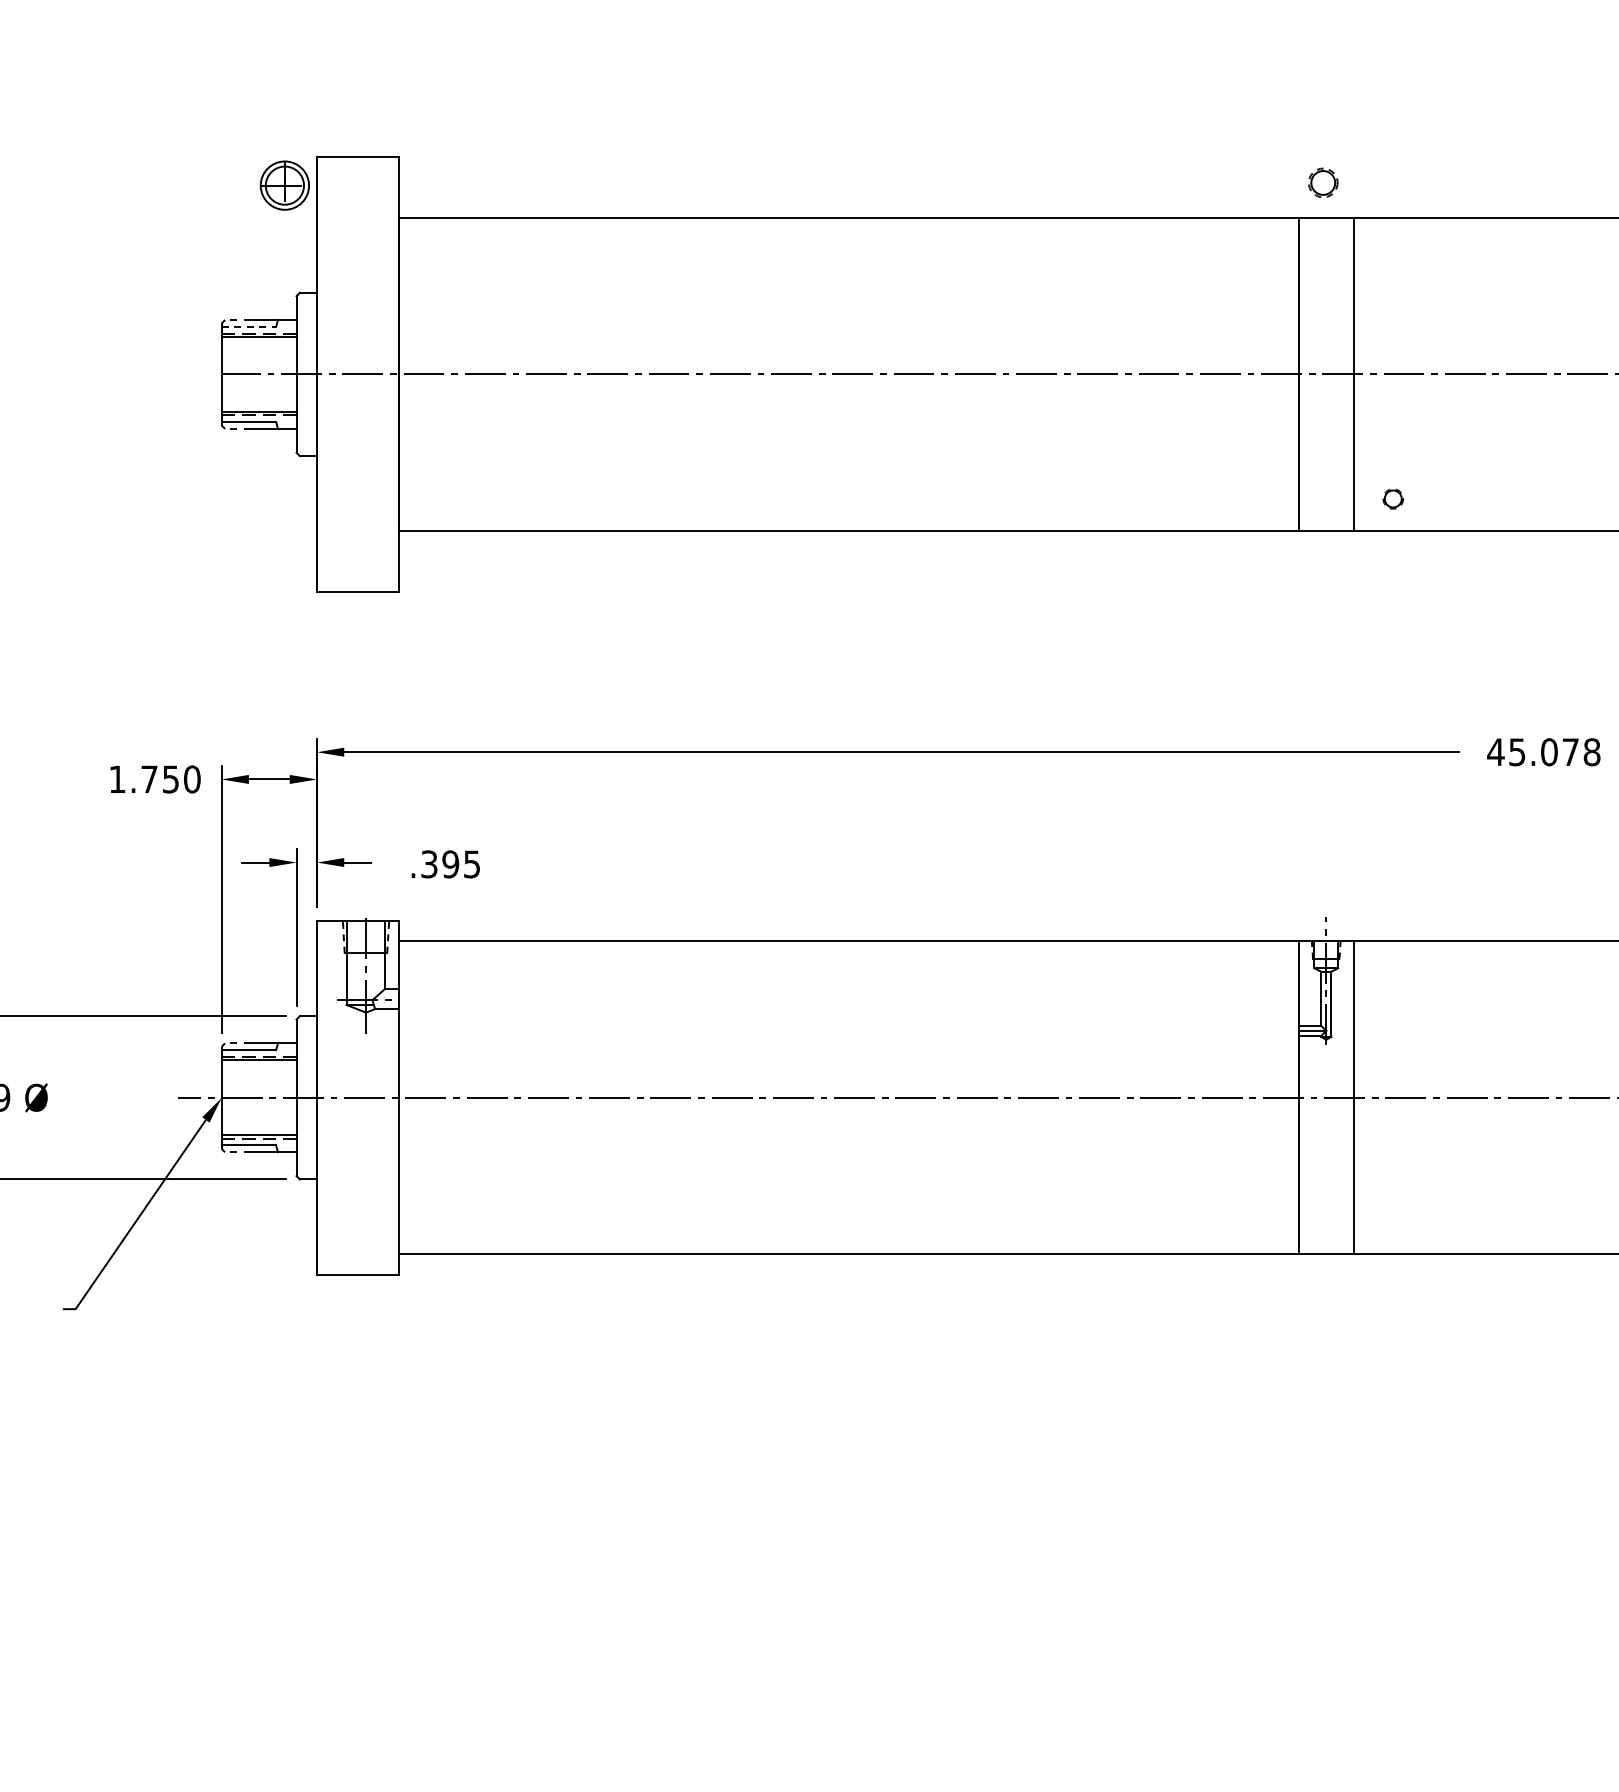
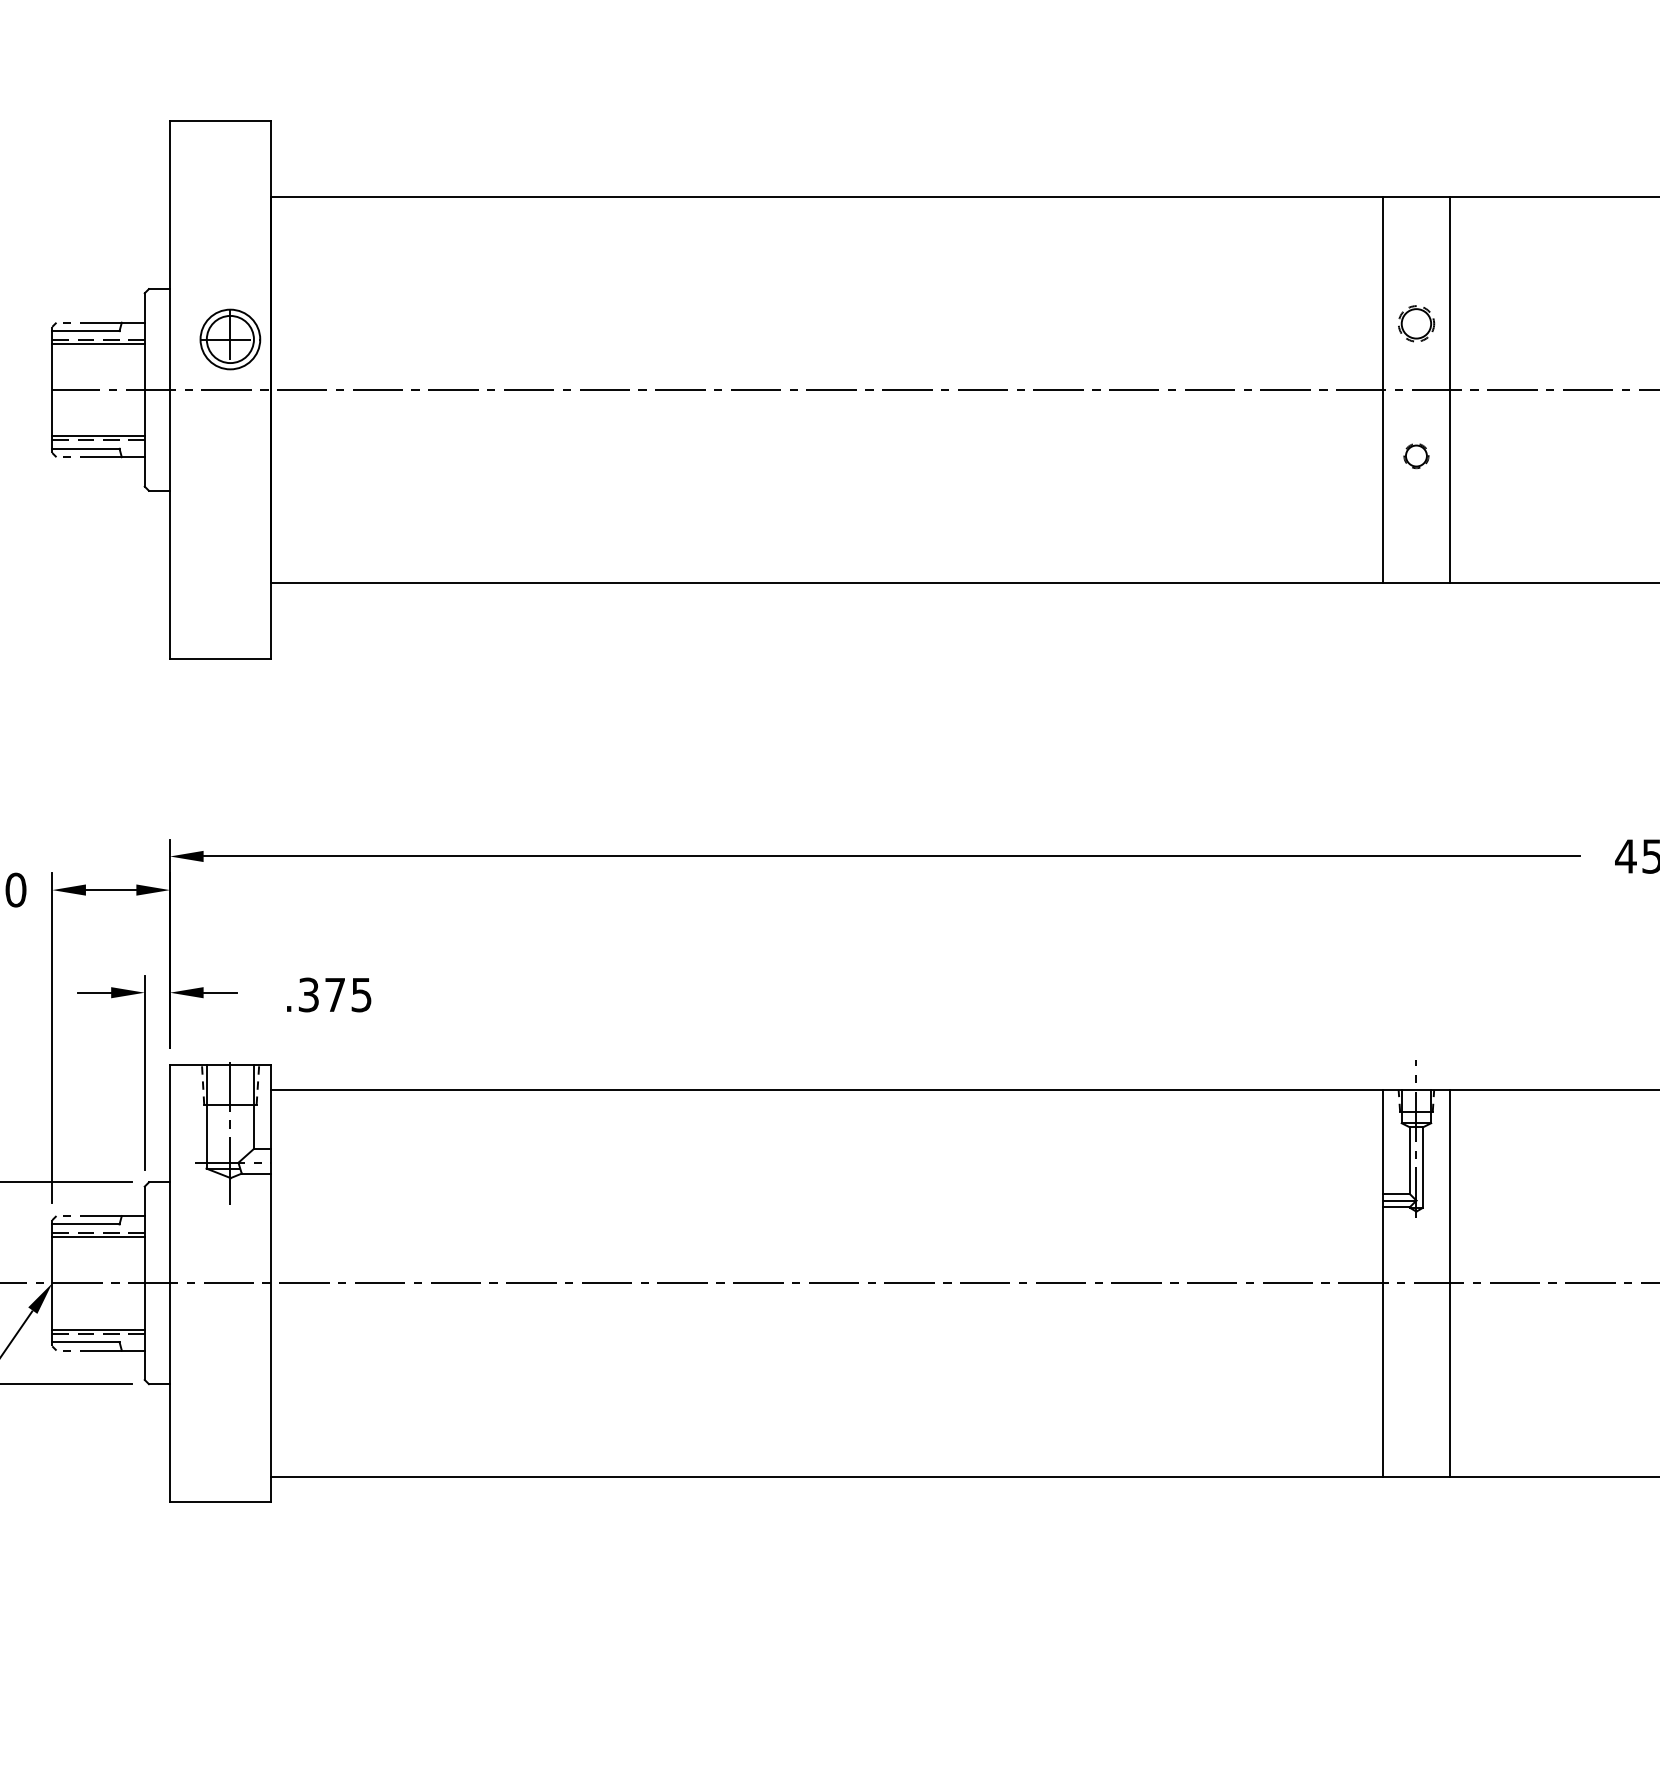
part: (1323, 182) -> (1416, 323), moved
part: (284, 185) -> (229, 339), moved
line: (249, 326) -> (86, 330), dashed -> solid
circle: (1392, 498) -> (1415, 455), moved
text: (450, 864) -> (334, 995), .395 -> .375

